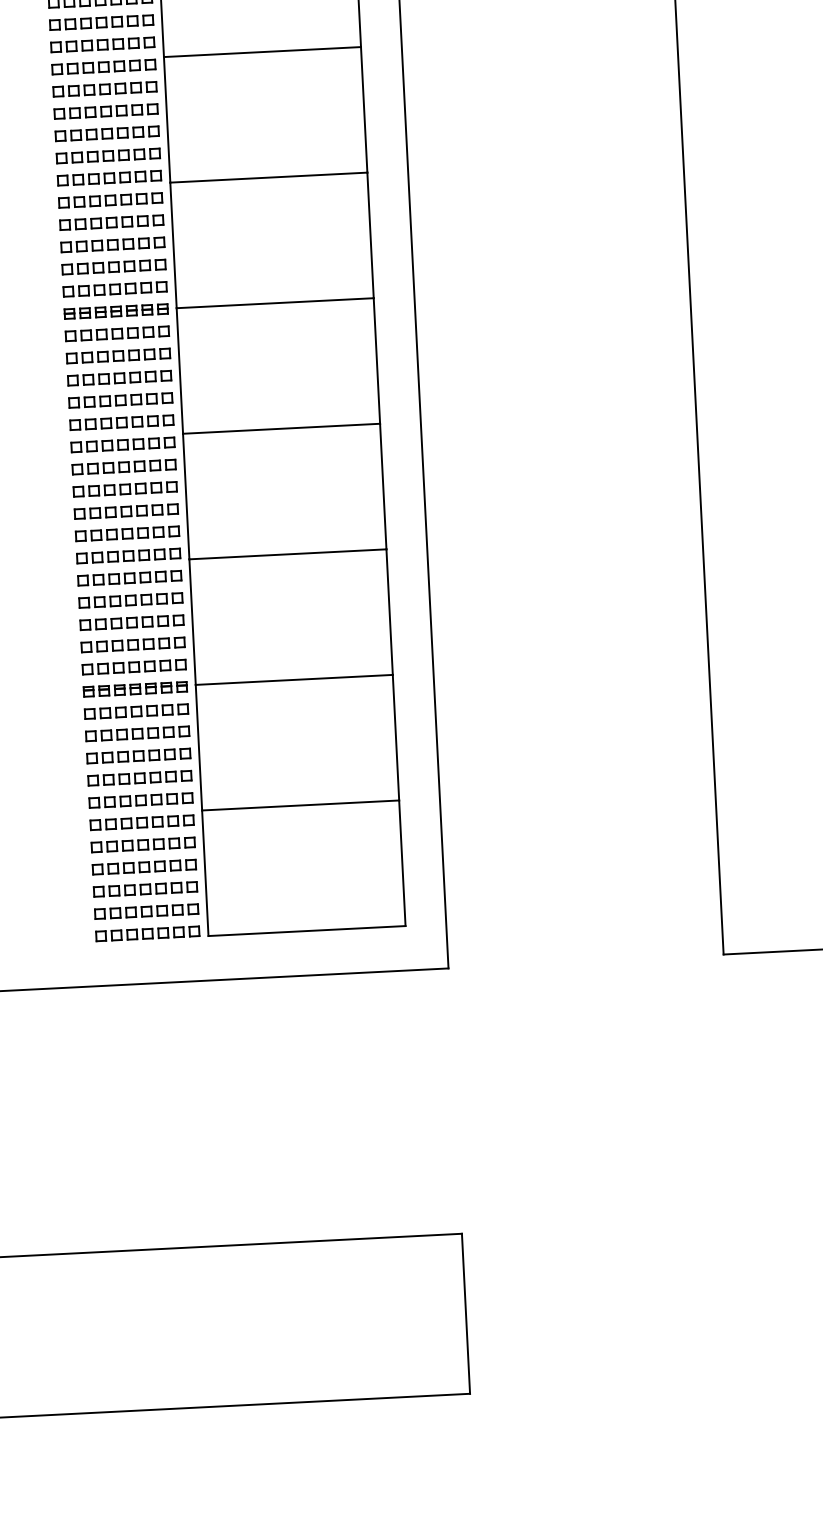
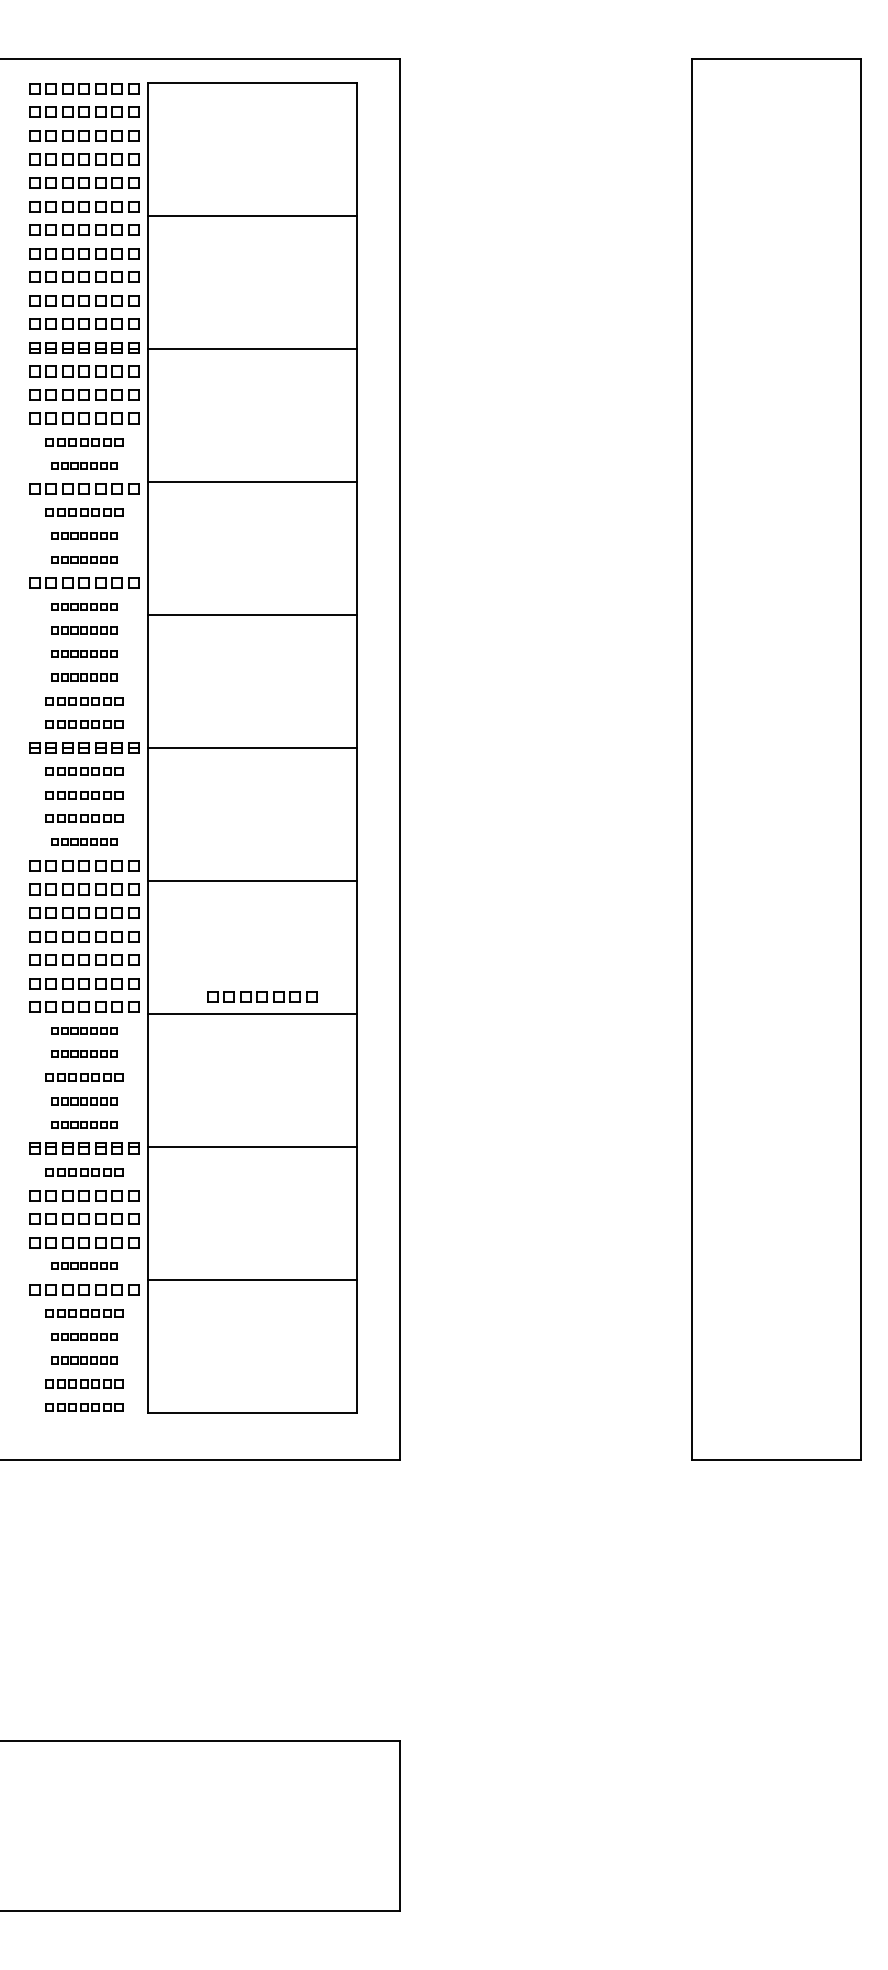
part: (101, 22) -> (84, 441), size x0.7
part: (102, 44) -> (84, 465), size x0.6
part: (105, 89) -> (84, 512), size x0.7
part: (106, 110) -> (84, 535), size x0.6
part: (107, 133) -> (84, 559), size x0.6
part: (109, 177) -> (84, 606), size x0.6
part: (110, 200) -> (84, 630), size x0.6
part: (111, 222) -> (84, 653), size x0.6
part: (113, 244) -> (84, 677), size x0.6
part: (114, 266) -> (84, 700), size x0.7
part: (115, 289) -> (84, 724), size x0.7
part: (117, 333) -> (84, 771), size x0.7
part: (118, 355) -> (84, 794), size x0.7
part: (119, 377) -> (84, 818), size x0.7
part: (120, 399) -> (84, 841), size x0.6
part: (296, 537) -> (262, 996), added
part: (129, 577) -> (84, 1030), size x0.6
part: (131, 599) -> (84, 1053), size x0.6
part: (132, 622) -> (84, 1077), size x0.7
part: (133, 644) -> (84, 1101), size x0.6
part: (134, 666) -> (84, 1124), size x0.6
part: (136, 711) -> (84, 1171), size x0.7
part: (141, 799) -> (84, 1265), size x0.6
part: (143, 844) -> (84, 1312), size x0.7
part: (144, 866) -> (84, 1336), size x0.6
part: (145, 889) -> (84, 1360), size x0.6
part: (146, 911) -> (84, 1383), size x0.7
part: (147, 933) -> (84, 1407), size x0.7

